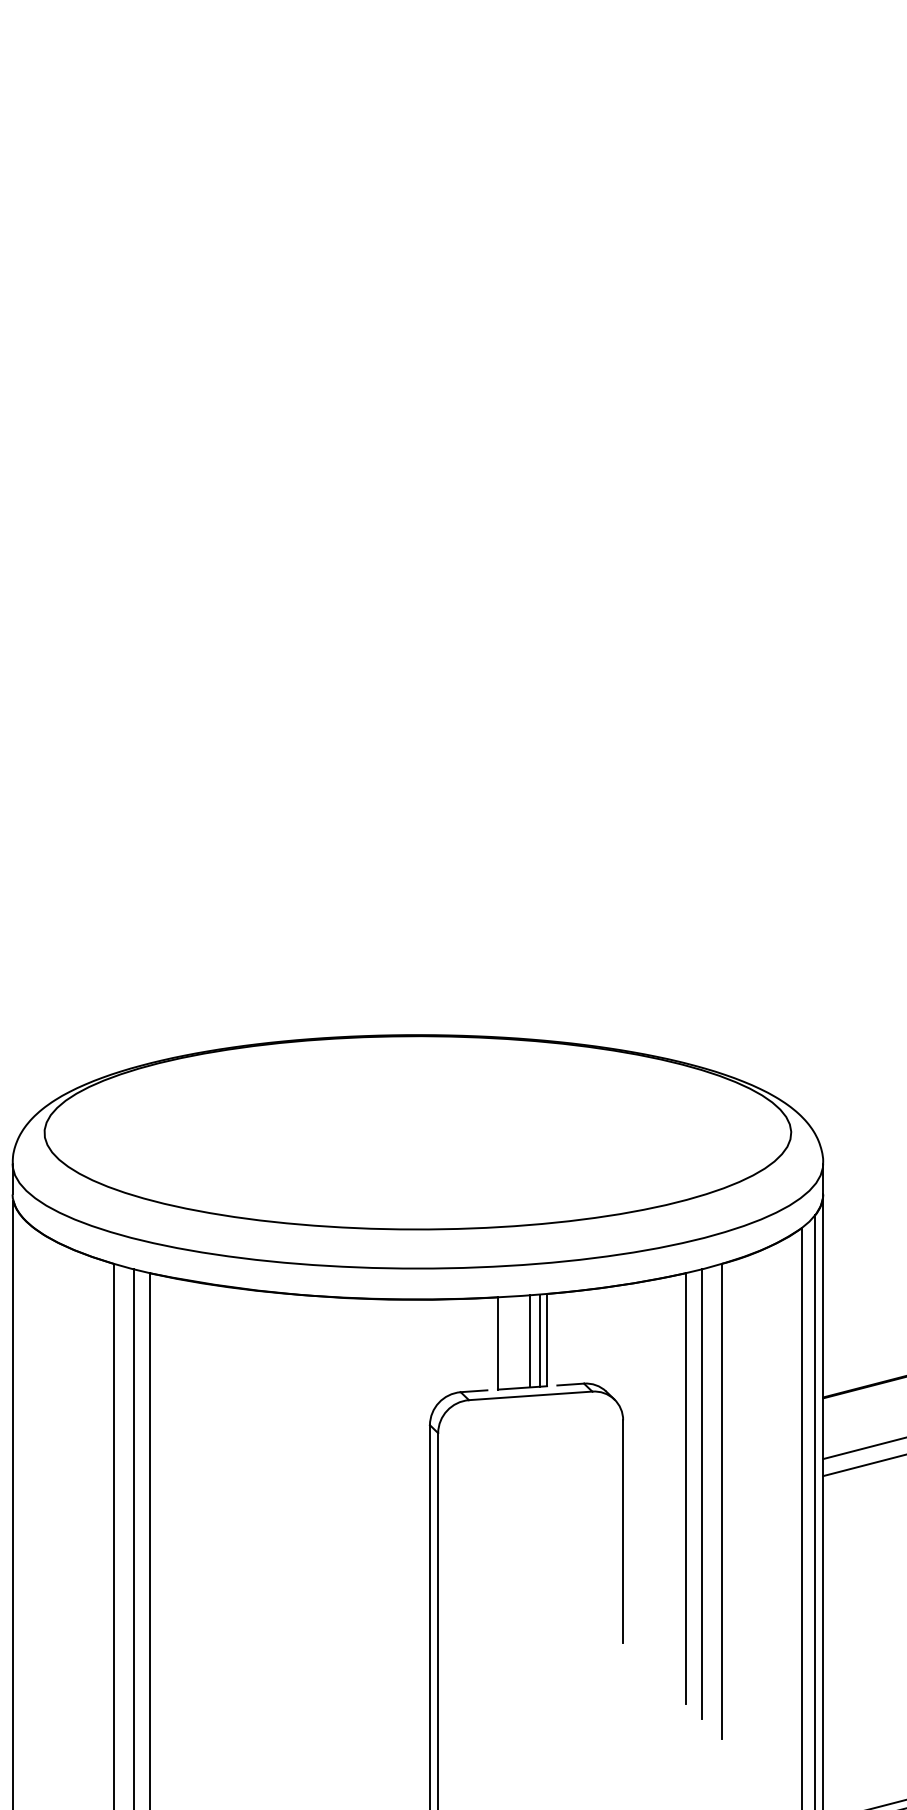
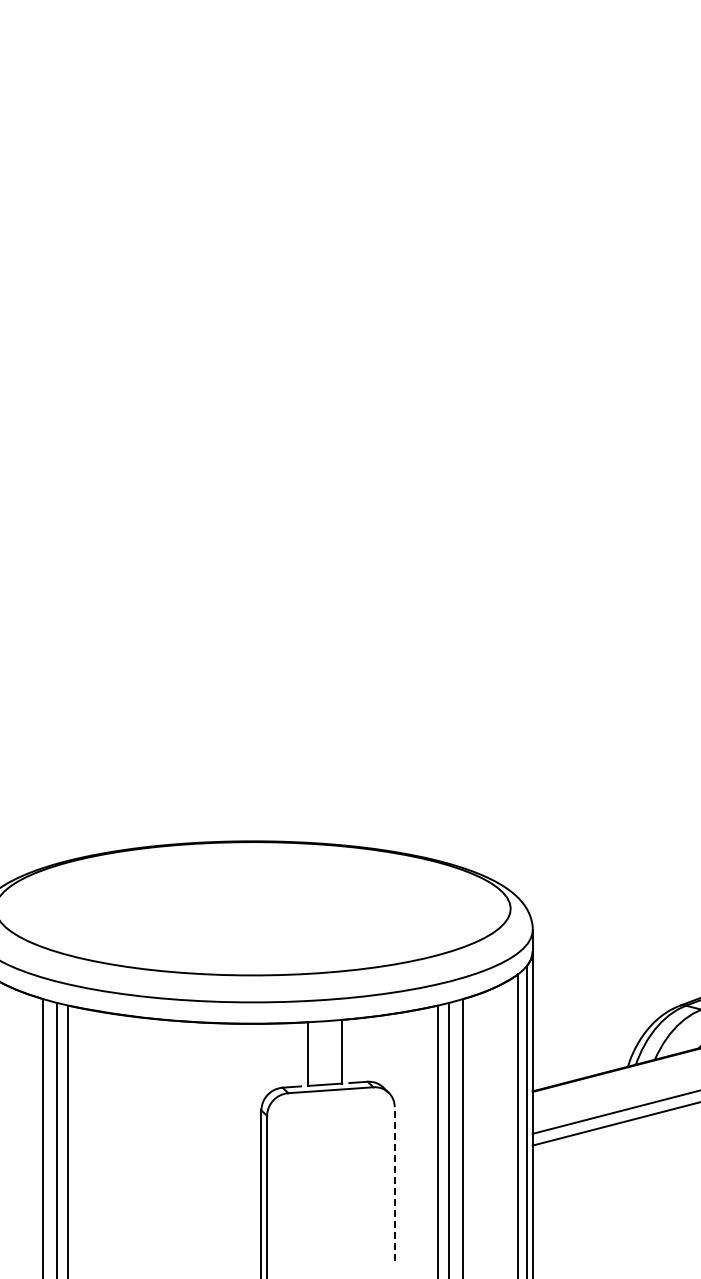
line: (540, 1339) -> (337, 1051), removed
line: (530, 1341) -> (330, 1052), removed
line: (622, 1532) -> (394, 1184), solid -> dashed

